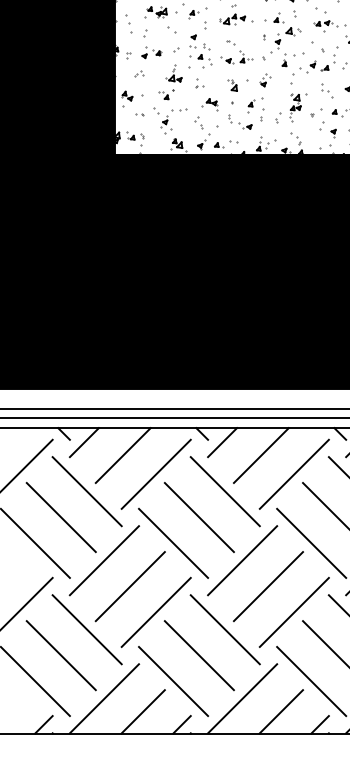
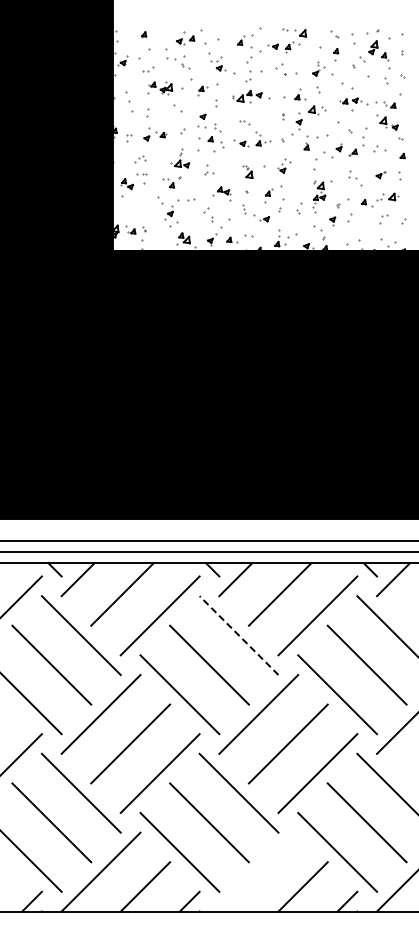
part: (139, 114) -> (141, 174), moved
part: (333, 133) -> (332, 221), moved
line: (225, 491) -> (239, 635), solid -> dashed
line: (242, 698) -> (258, 871), removed

